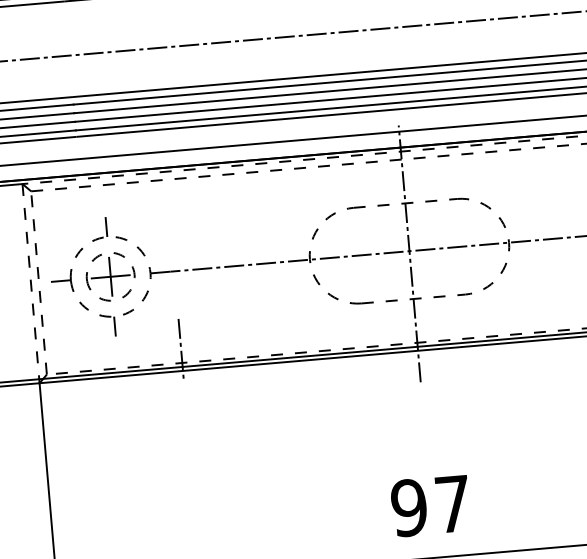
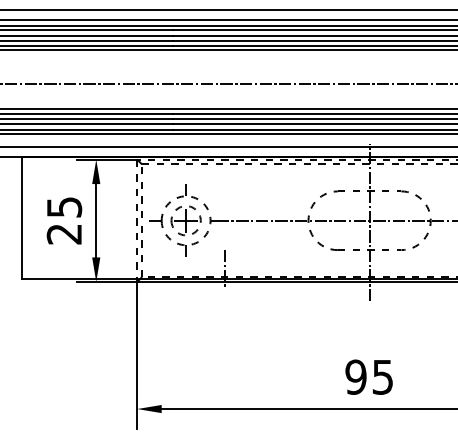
text: (452, 504) -> (382, 377), 97 -> 95

